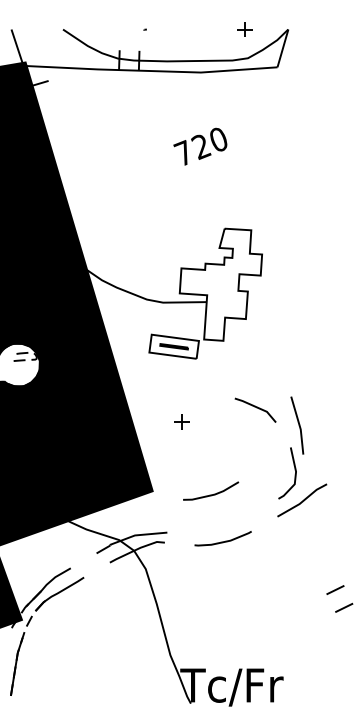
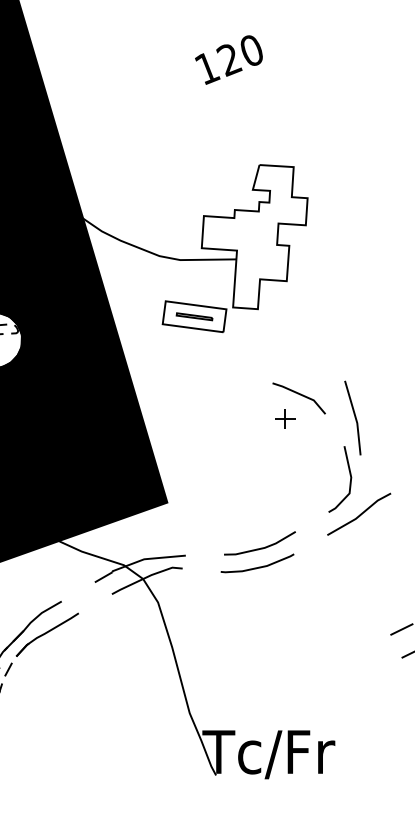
text: (183, 153) -> (206, 68), 720 -> 120
part: (181, 421) -> (284, 417), moved
line: (211, 494) -> (260, 547), moved

